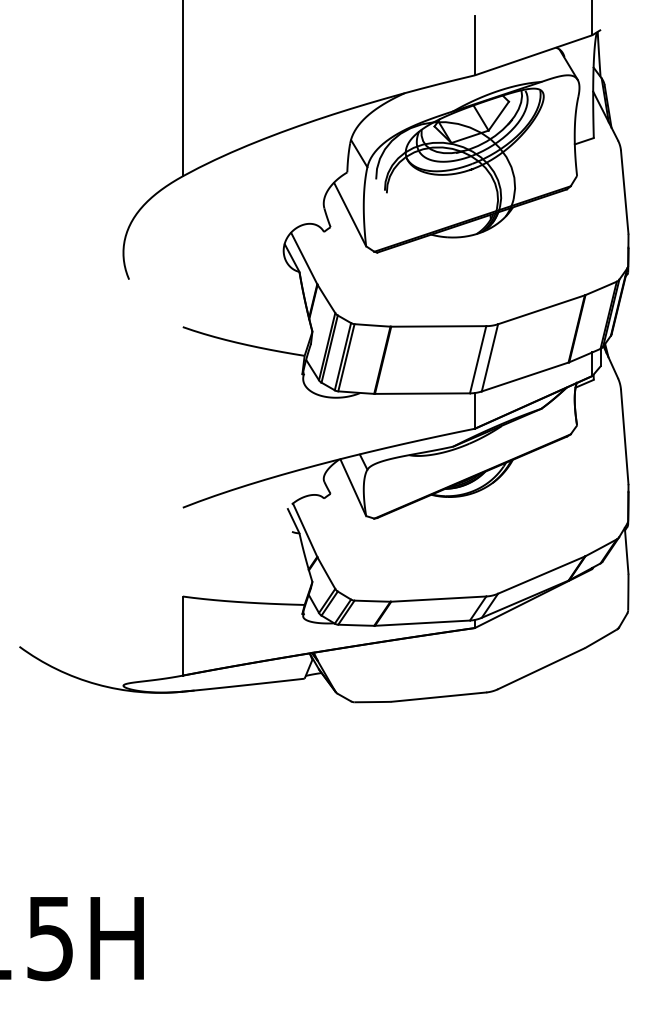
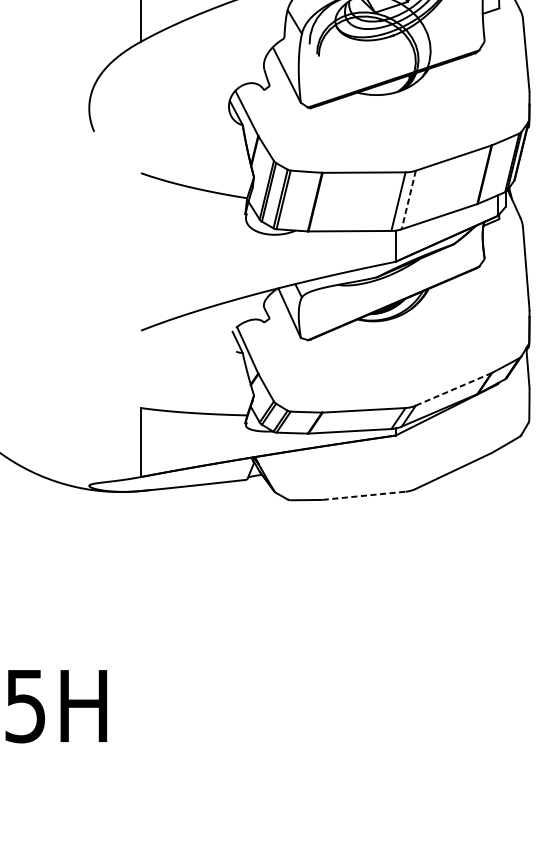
line: (489, 357) -> (408, 199), solid -> dashed
line: (541, 574) -> (453, 388), solid -> dashed
line: (438, 697) -> (363, 496), solid -> dashed

